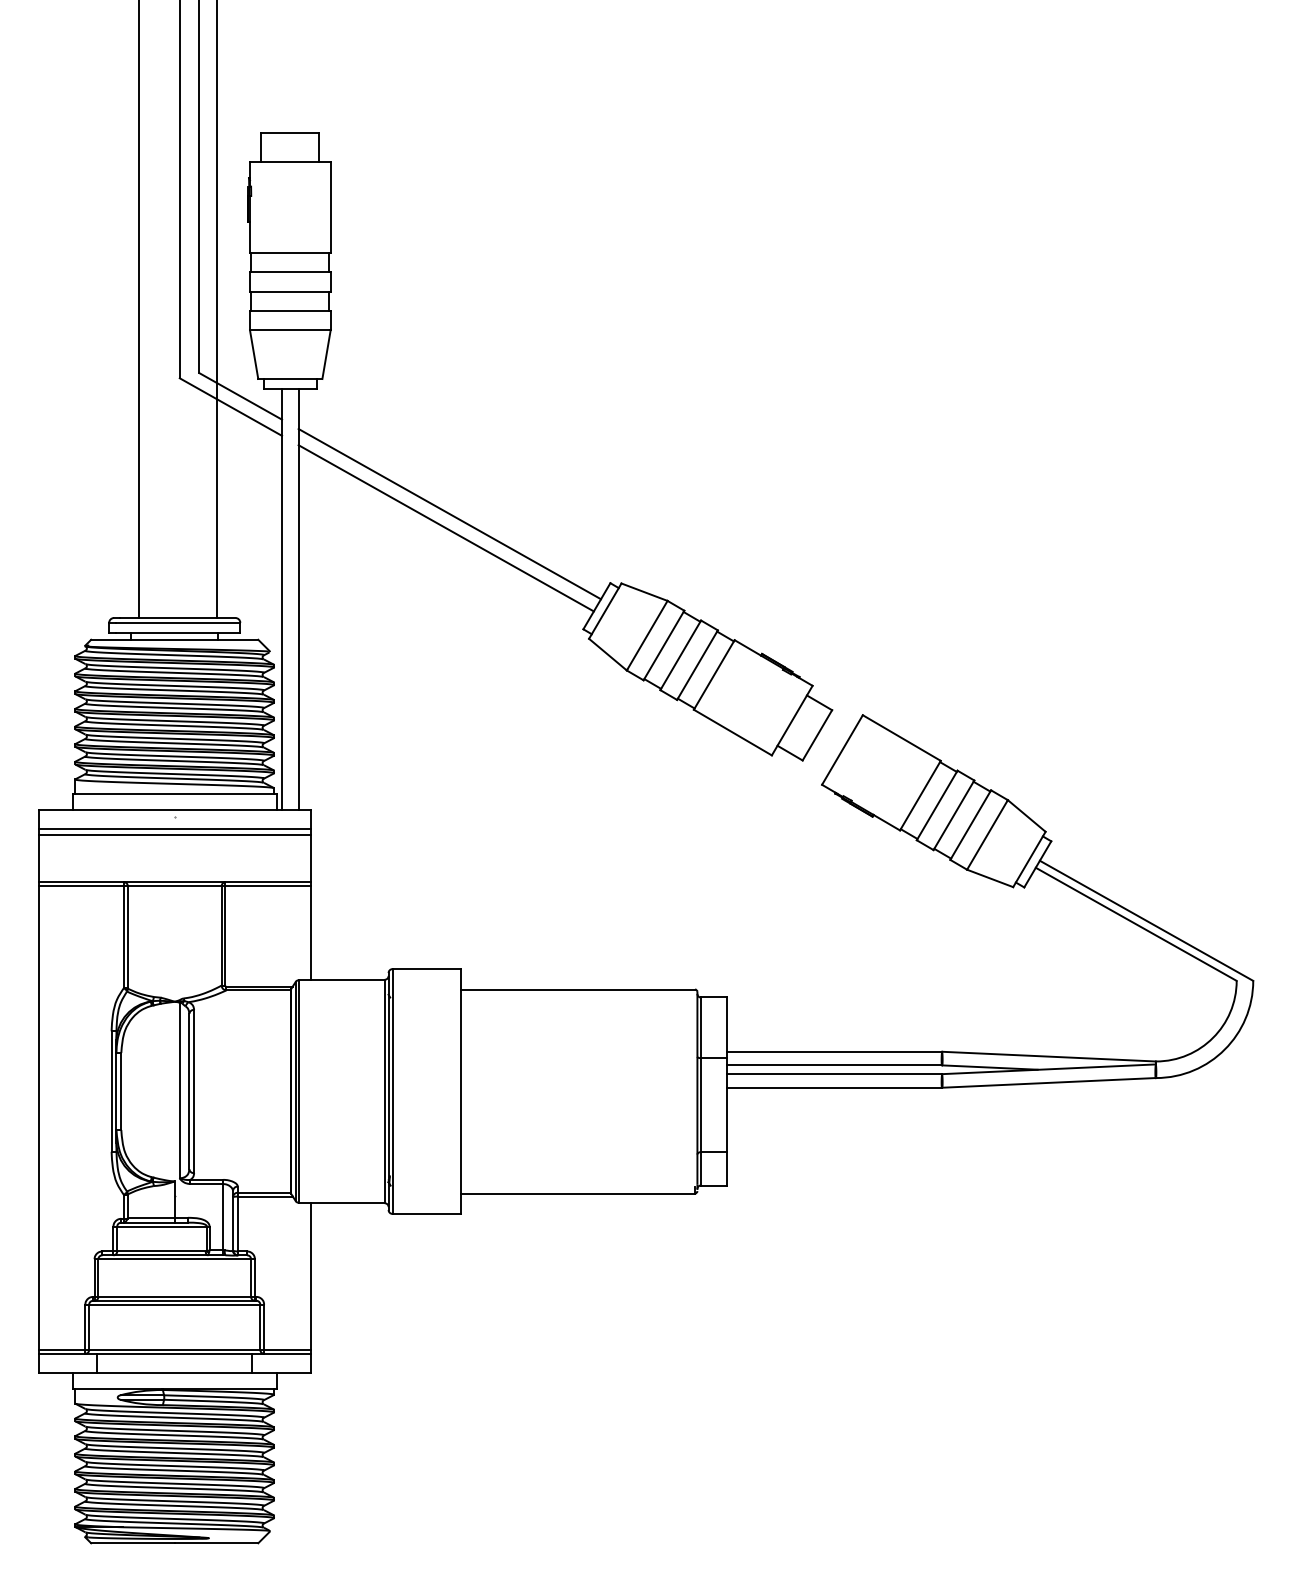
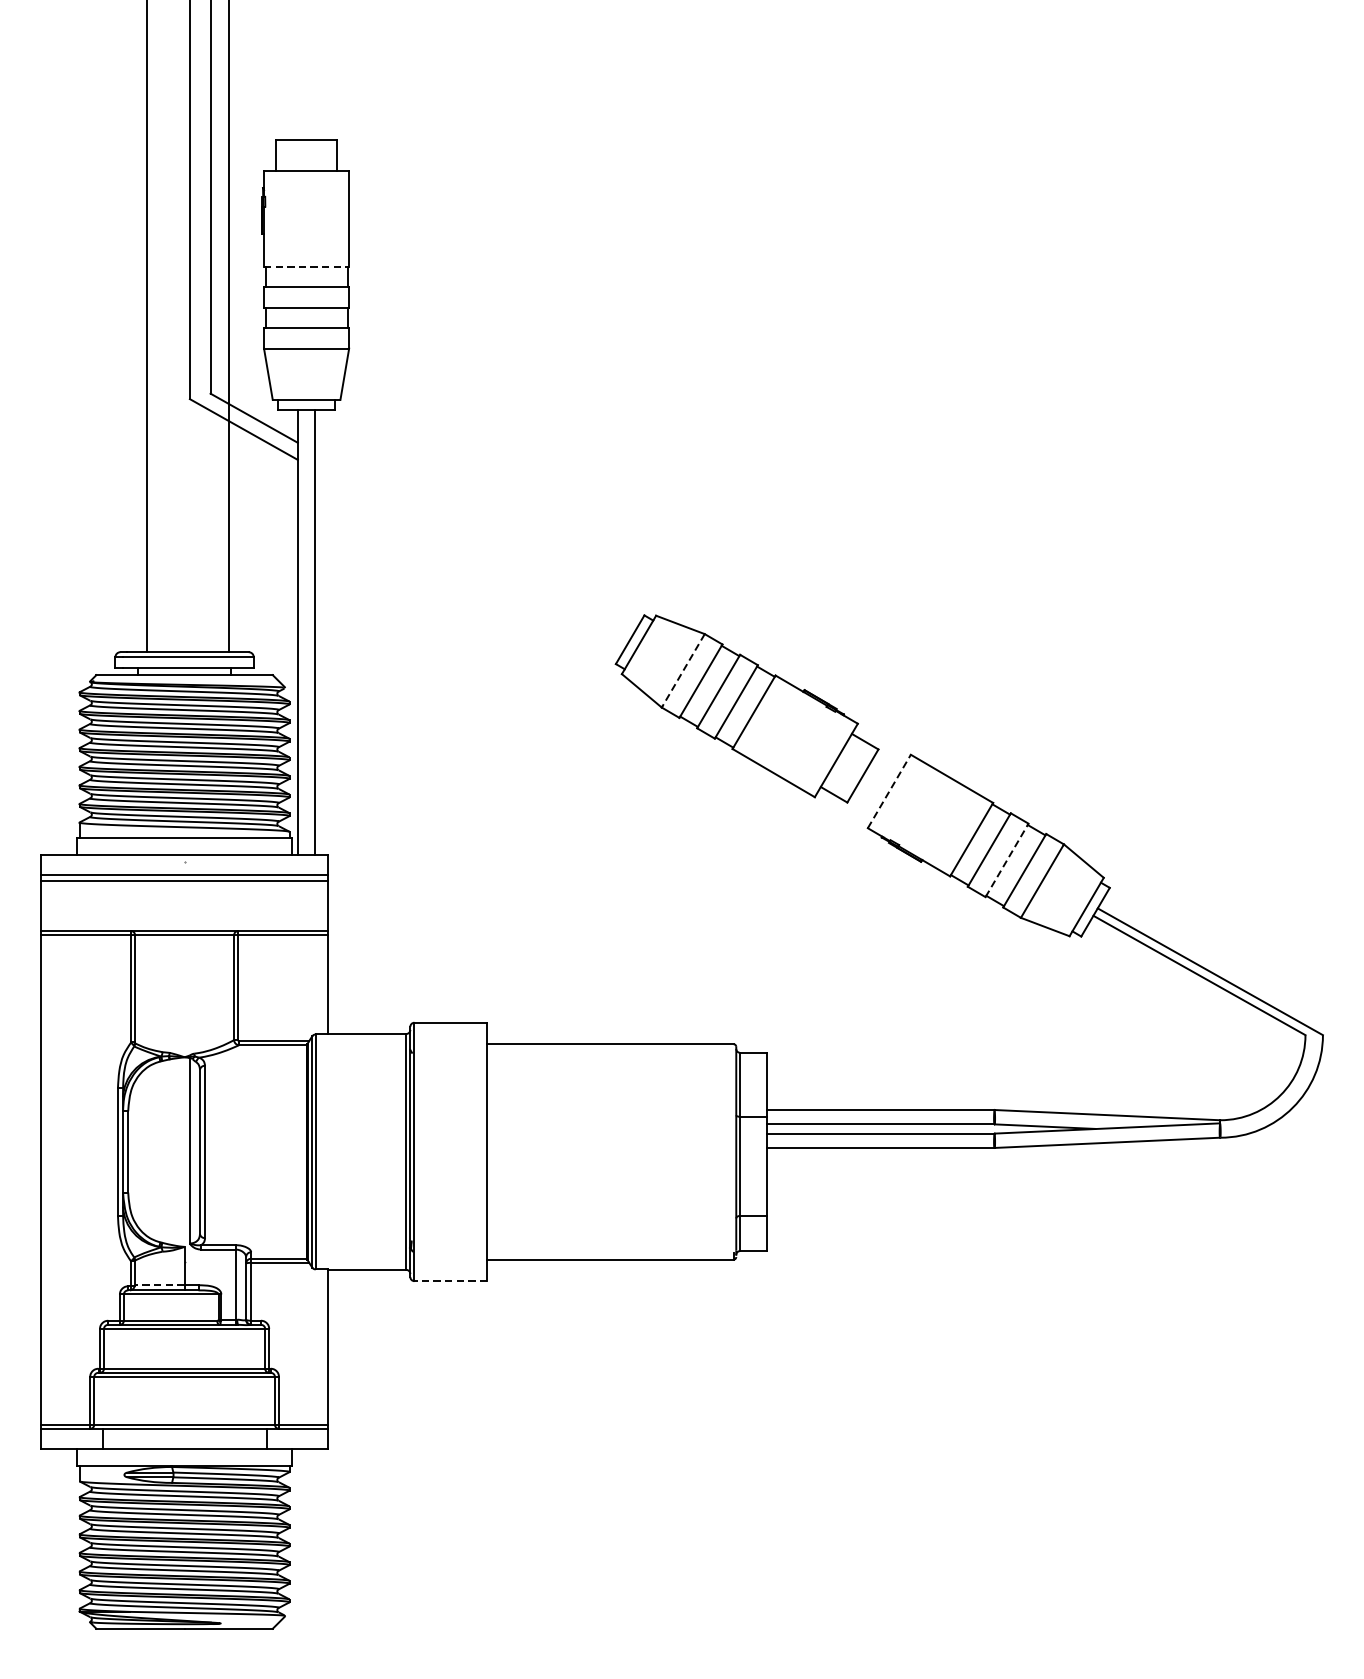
line: (290, 252) -> (306, 266), solid -> dashed
line: (449, 513) -> (474, 541), removed
line: (445, 528) -> (470, 557), removed
line: (647, 635) -> (683, 670), solid -> dashed
line: (842, 749) -> (889, 790), solid -> dashed
line: (954, 814) -> (1007, 859), solid -> dashed
line: (426, 1213) -> (450, 1280), solid -> dashed
line: (150, 1217) -> (158, 1284), solid -> dashed

